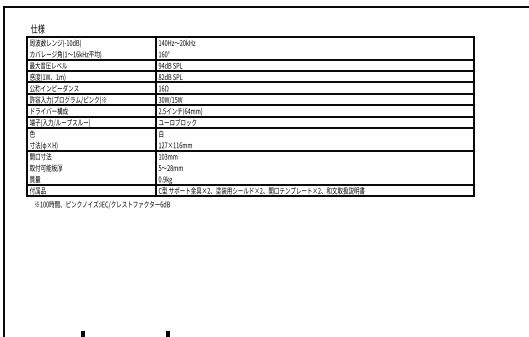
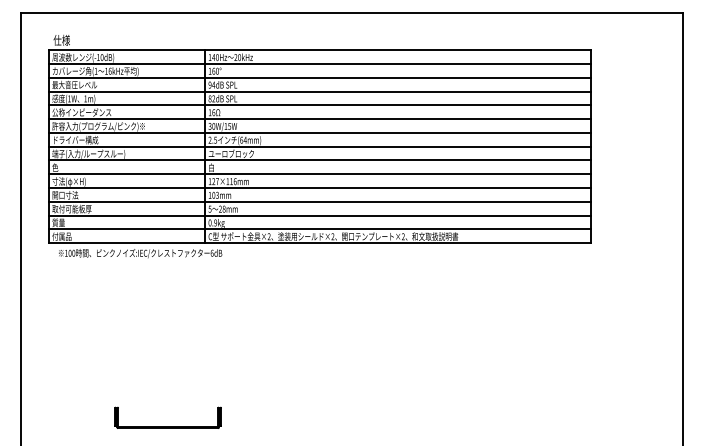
line: (250, 47) -> (319, 63), added
line: (250, 139) -> (319, 174), added
line: (250, 161) -> (319, 201), added
line: (250, 173) -> (319, 215), added

